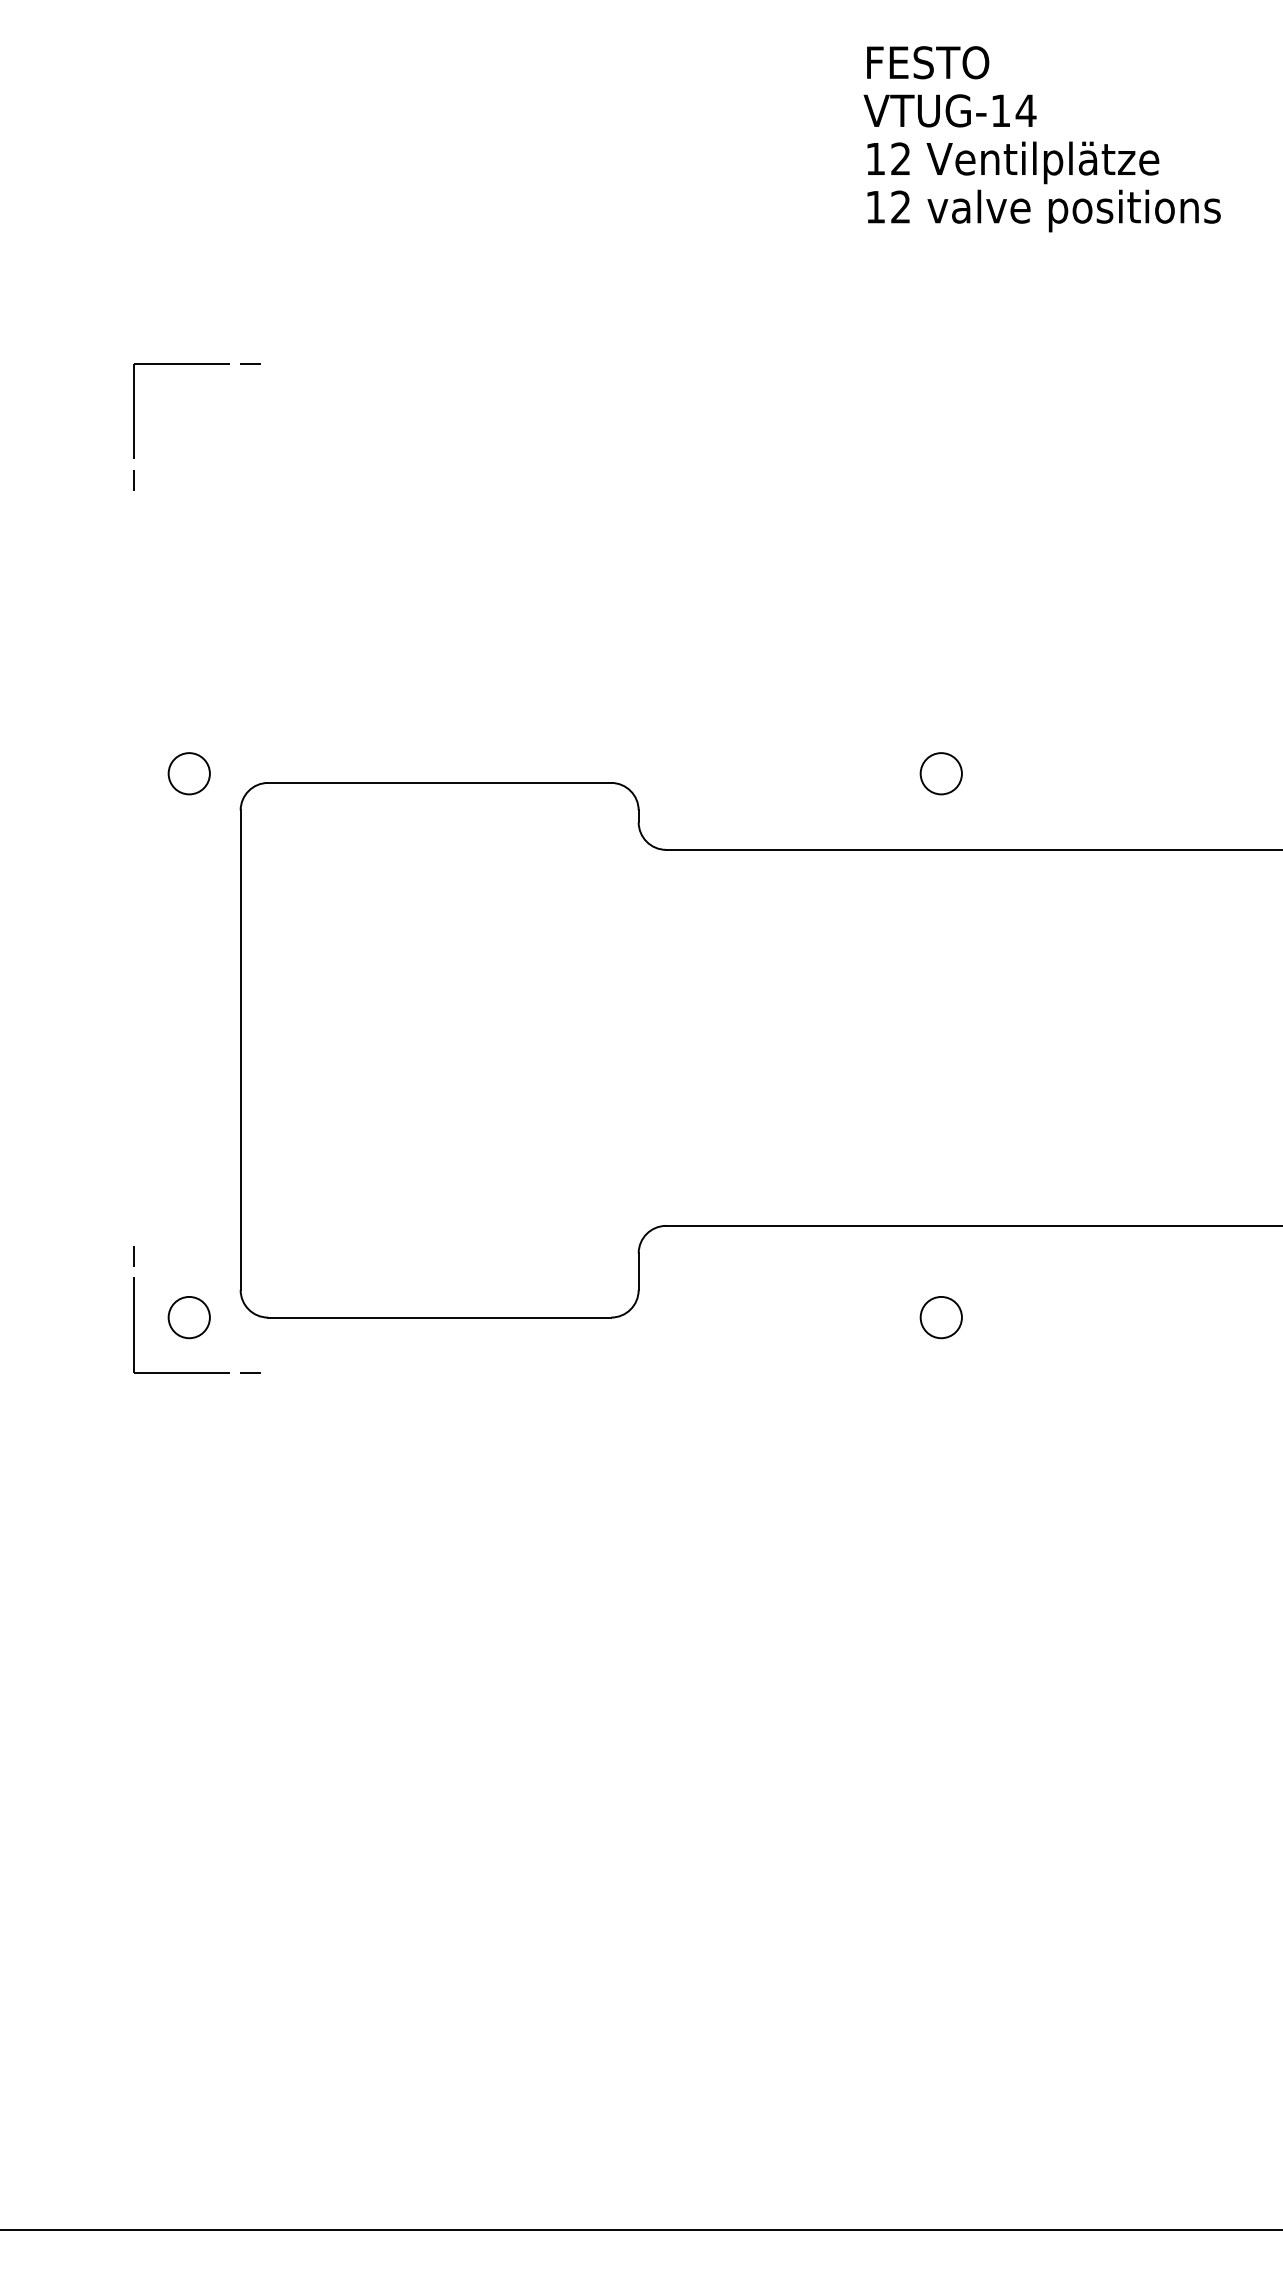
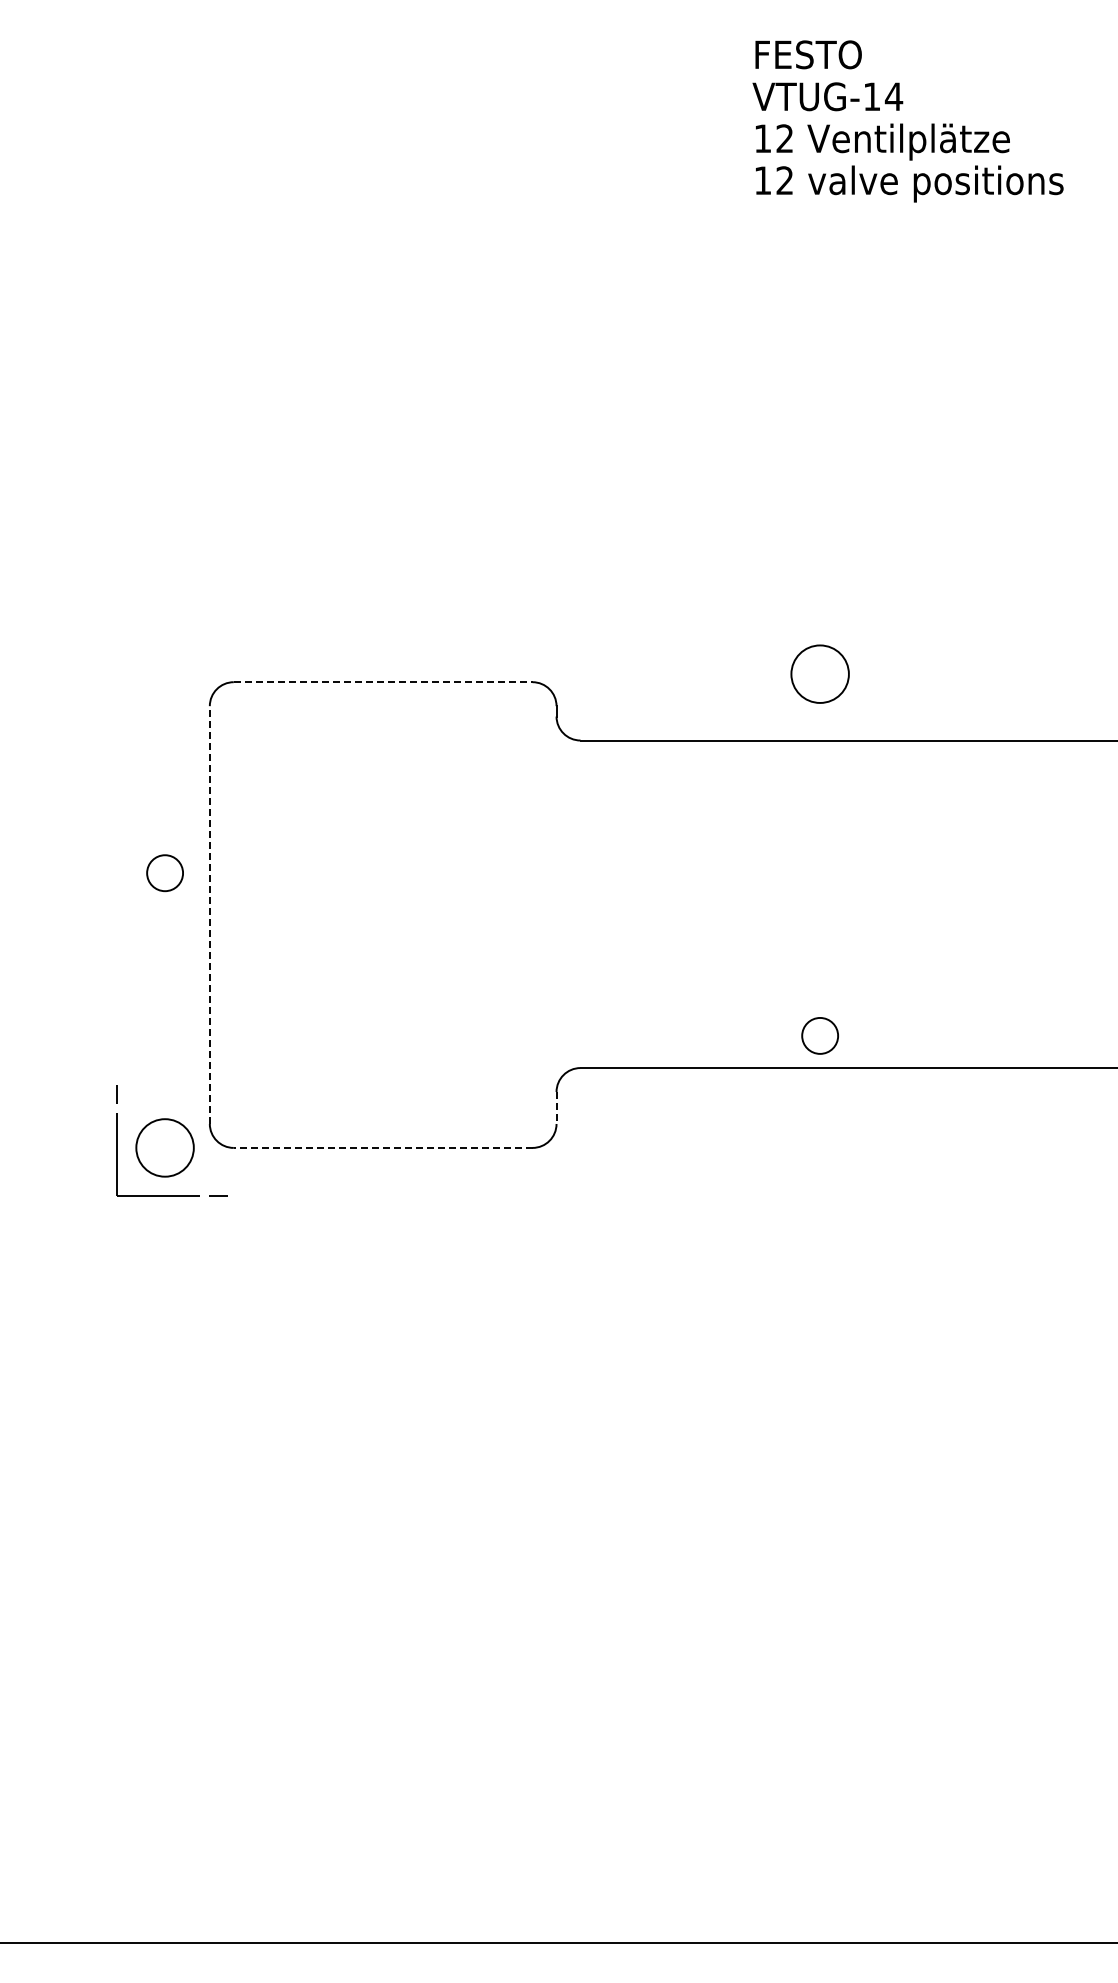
part: (196, 364) -> (171, 317), removed
circle: (188, 774) -> (164, 873), moved
circle: (941, 774) -> (820, 674), size x1.6
line: (440, 783) -> (383, 682), solid -> dashed
line: (240, 1050) -> (209, 915), solid -> dashed
line: (638, 1272) -> (556, 1108), solid -> dashed
circle: (189, 1317) -> (165, 1147), size x1.6
line: (438, 1317) -> (382, 1147), solid -> dashed
circle: (940, 1317) -> (819, 1035), moved

